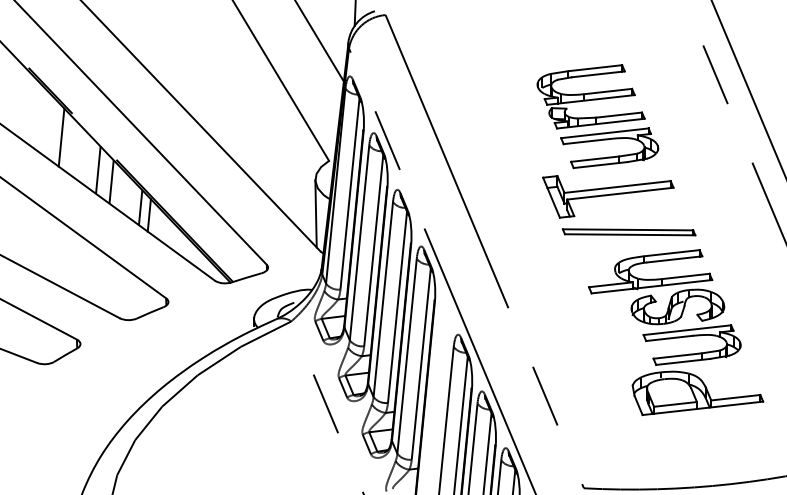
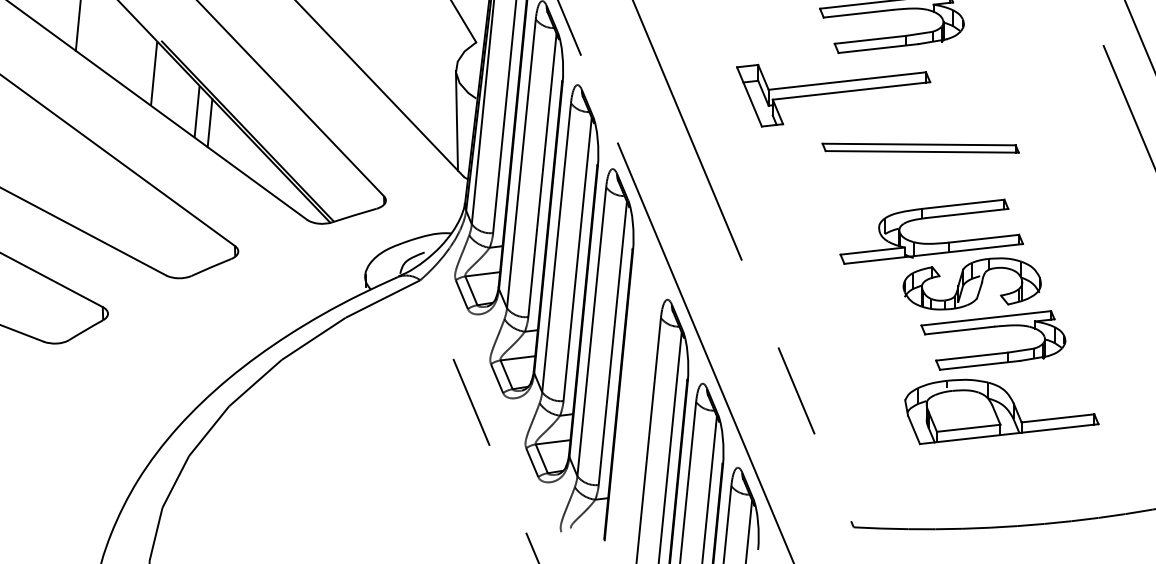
line: (98, 169) -> (134, 55), removed
part: (608, 196) -> (833, 95), moved
part: (676, 332) -> (970, 321), moved

